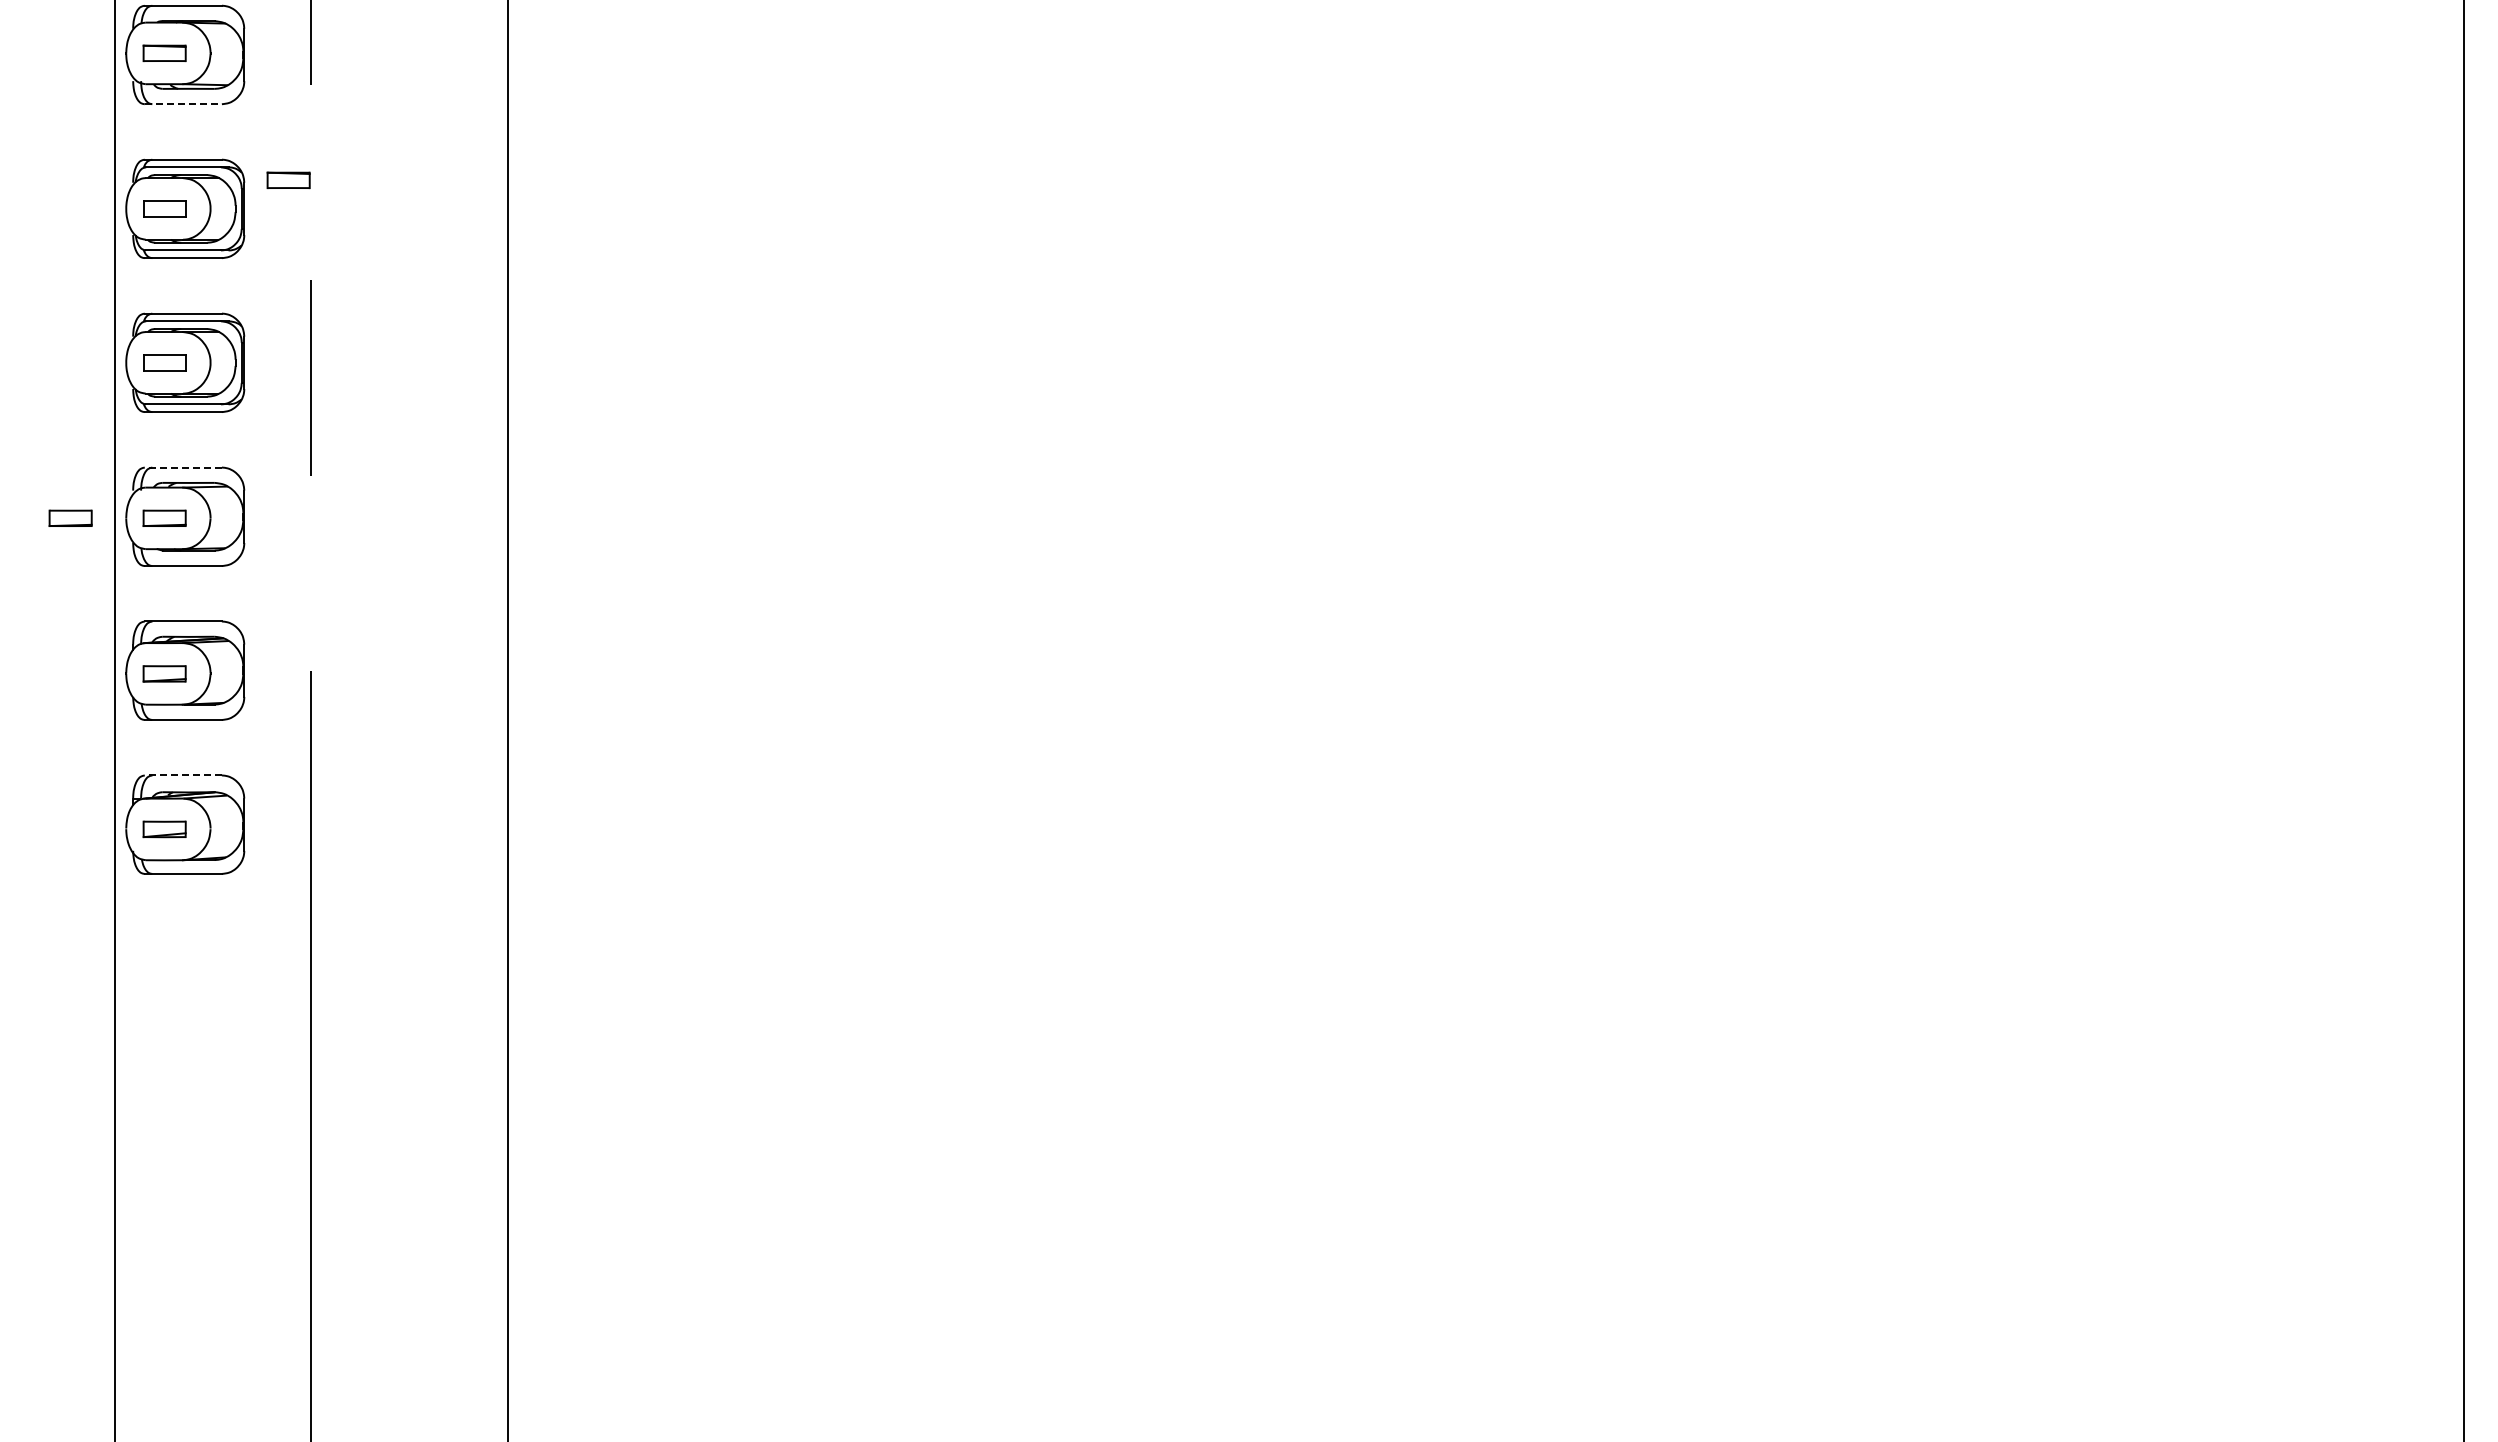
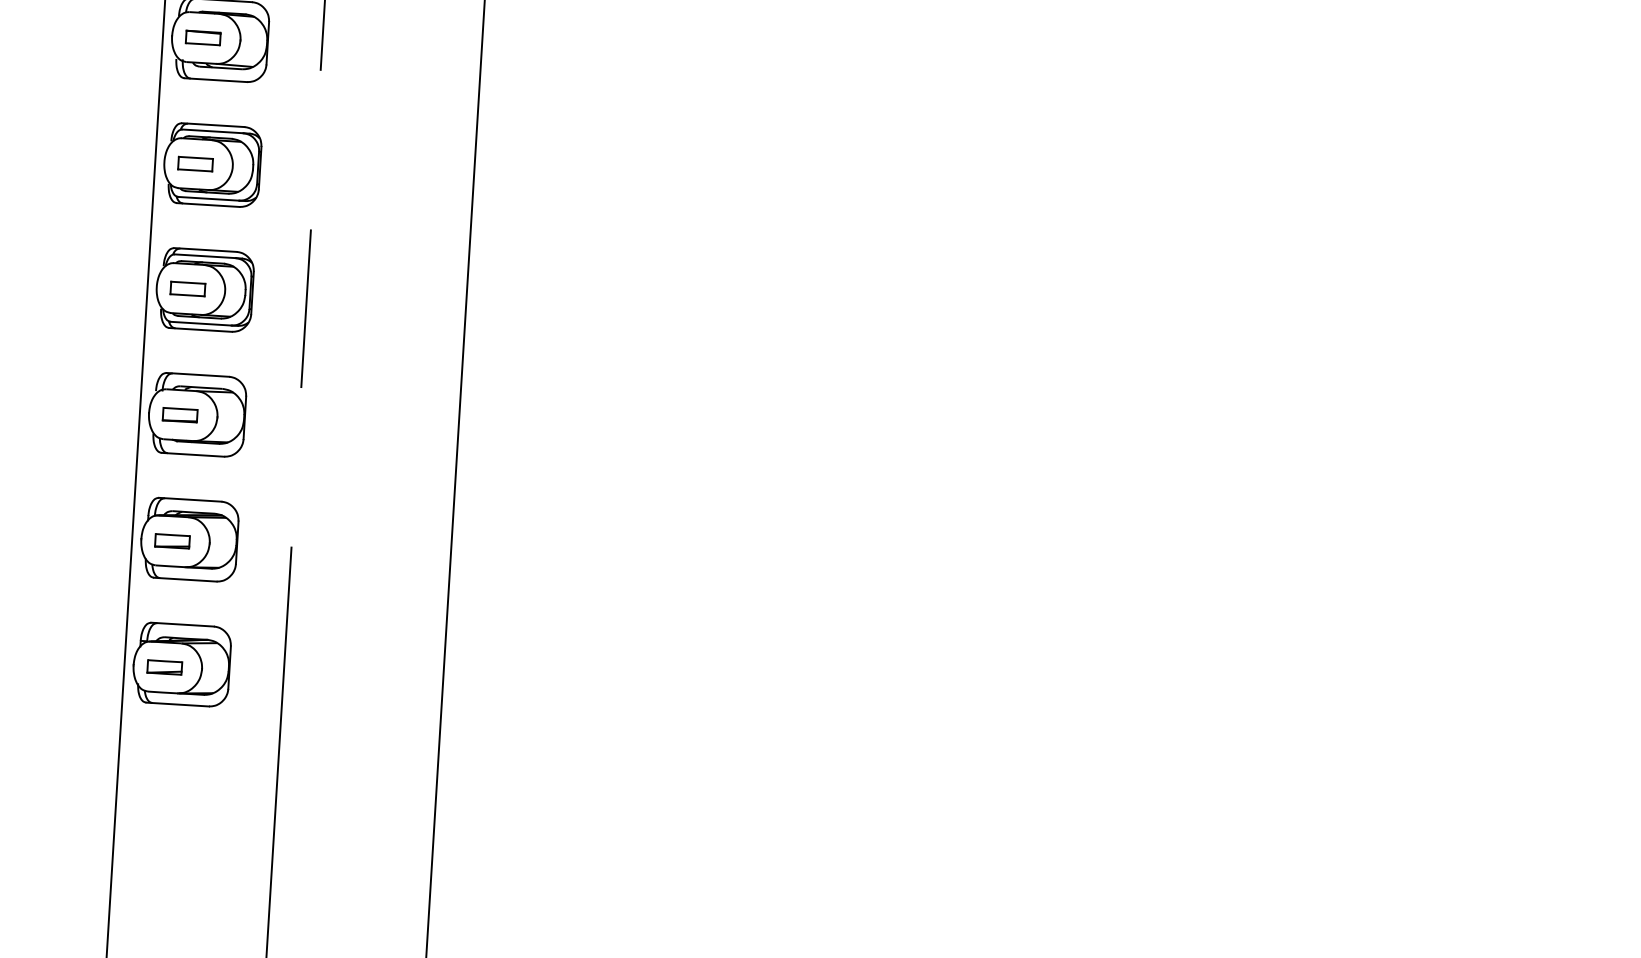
line: (183, 104) -> (216, 80), dashed -> solid
part: (288, 180) -> (297, 147), removed
line: (183, 467) -> (198, 374), dashed -> solid
part: (70, 517) -> (103, 409), removed
line: (183, 775) -> (182, 624), dashed -> solid

